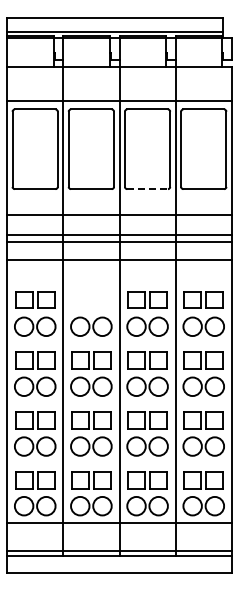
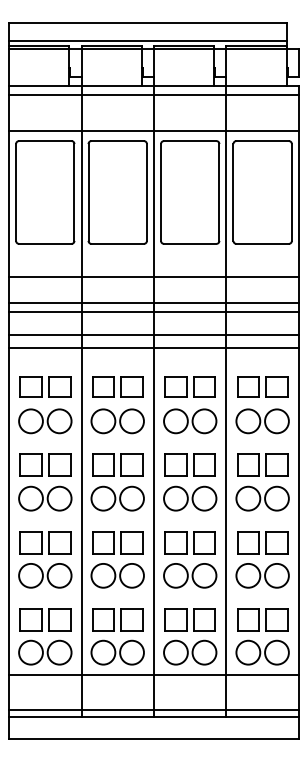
line: (119, 73) -> (154, 94), added
line: (148, 189) -> (191, 244), dashed -> solid
line: (119, 270) -> (154, 348), added
part: (91, 299) -> (117, 386), added

